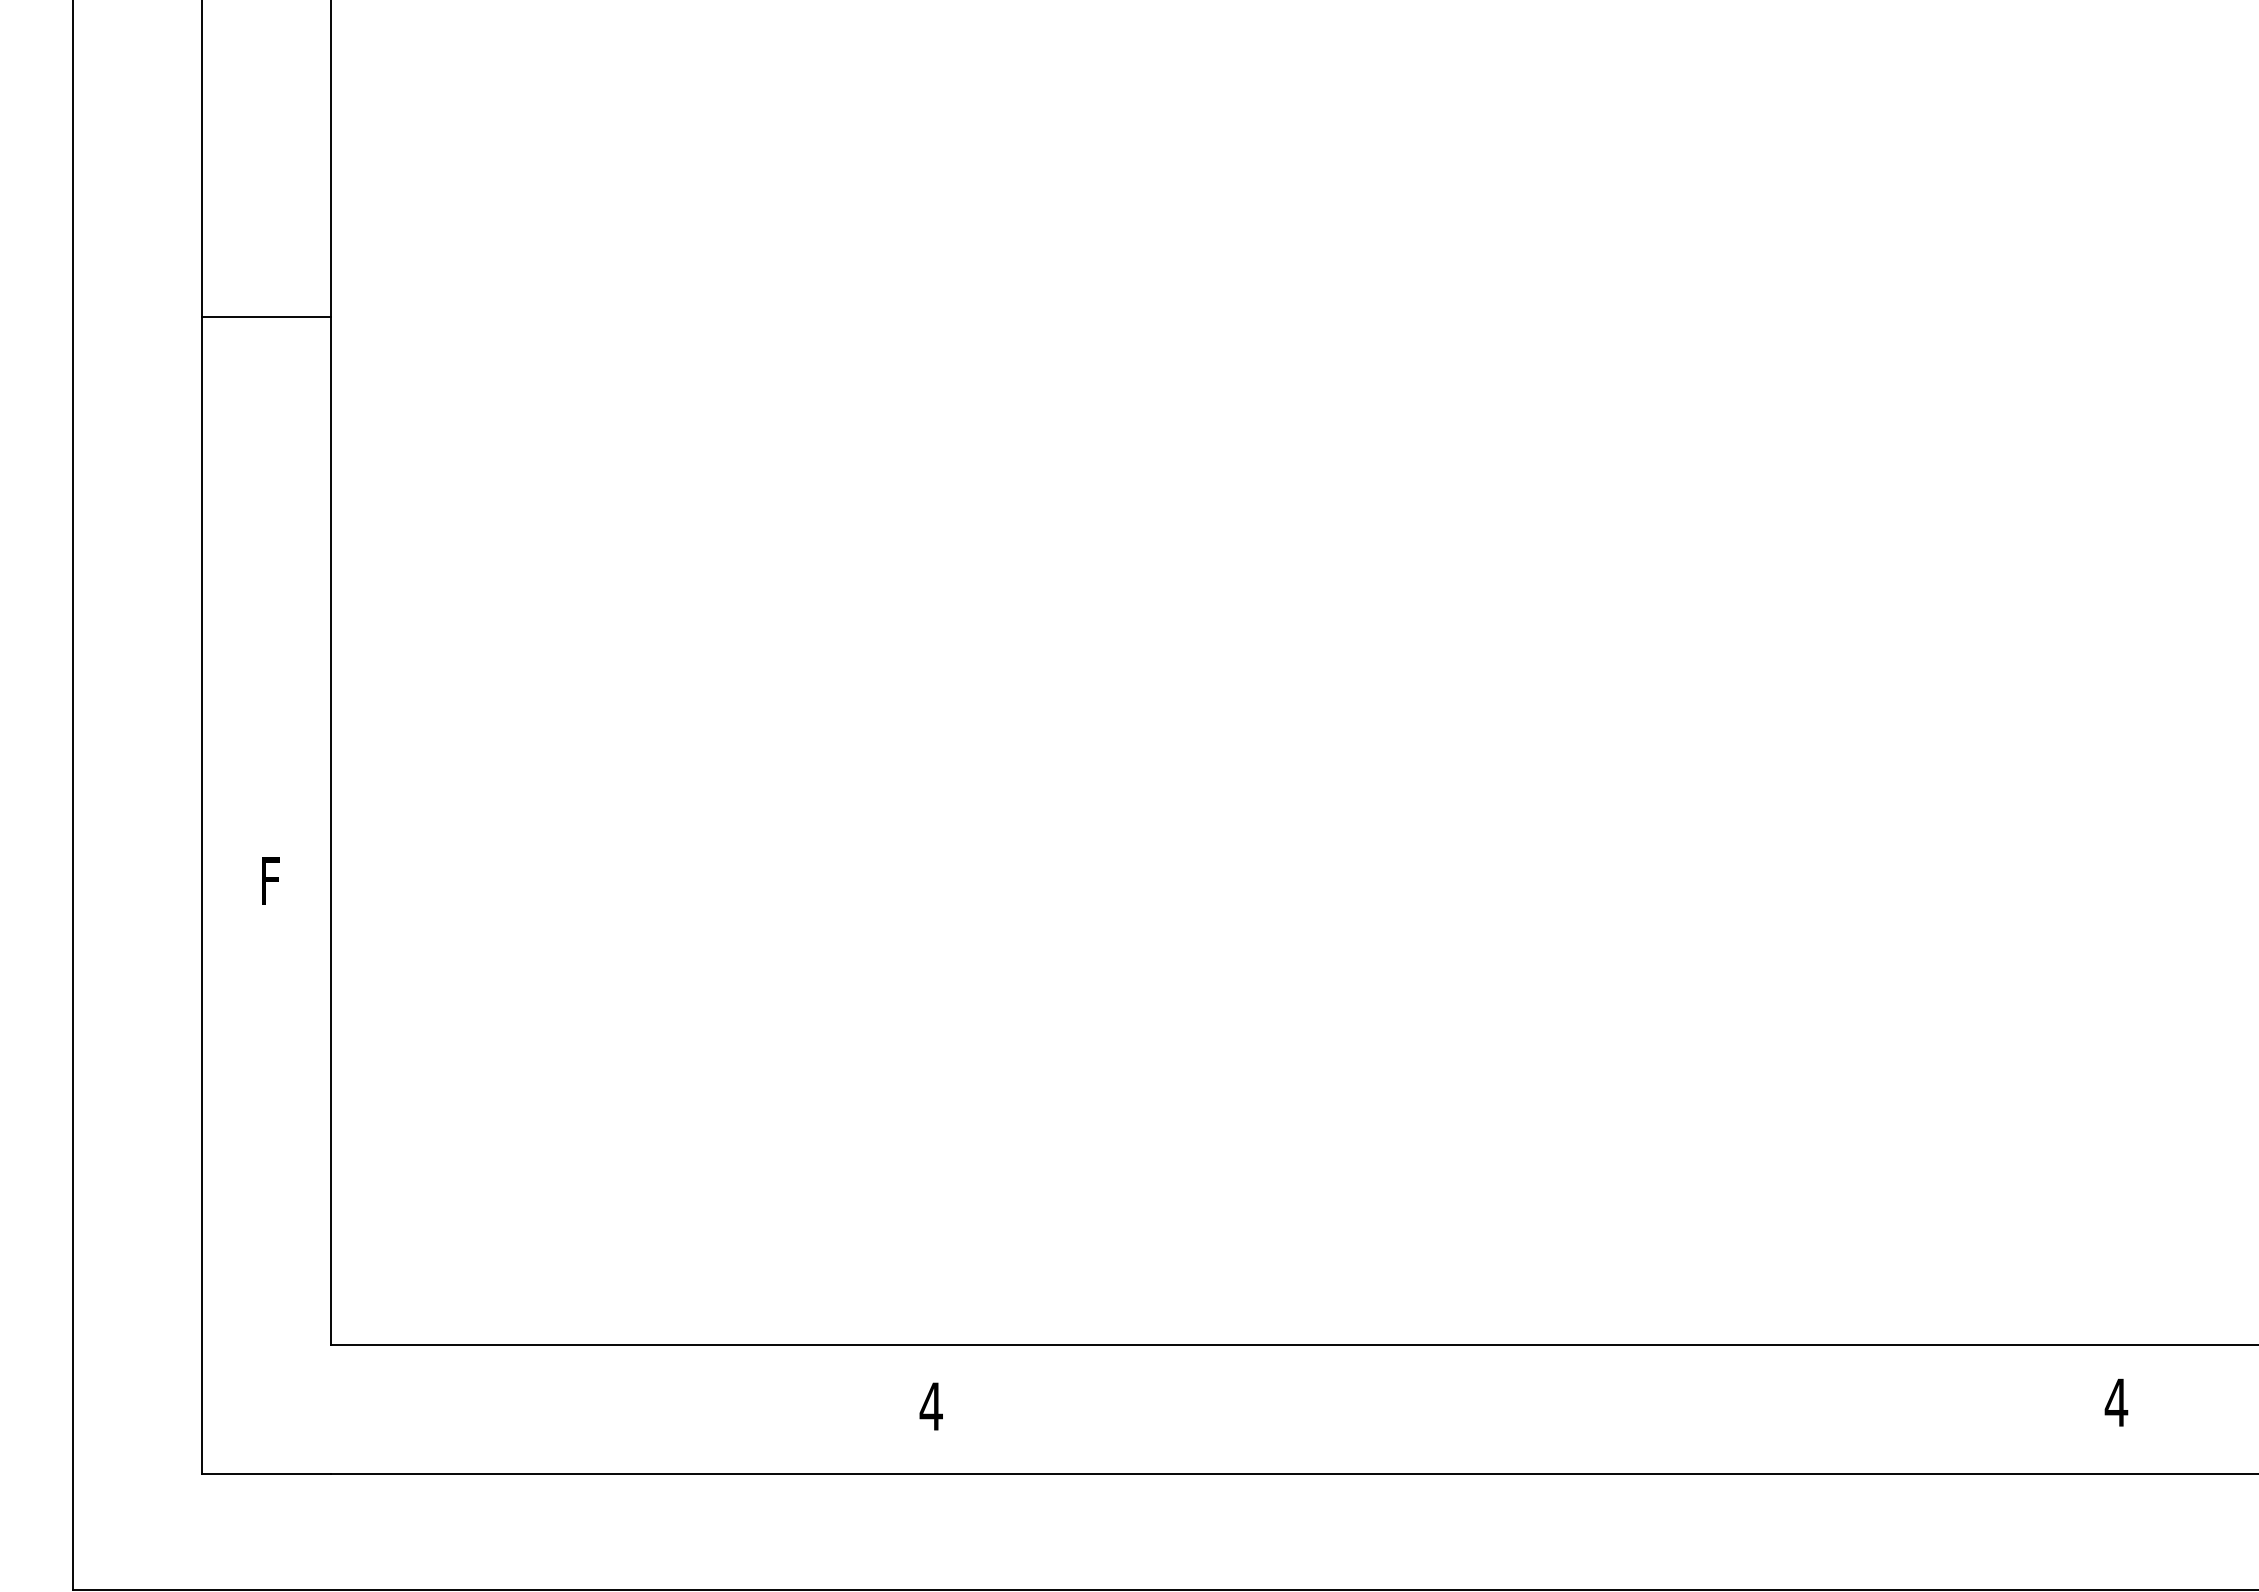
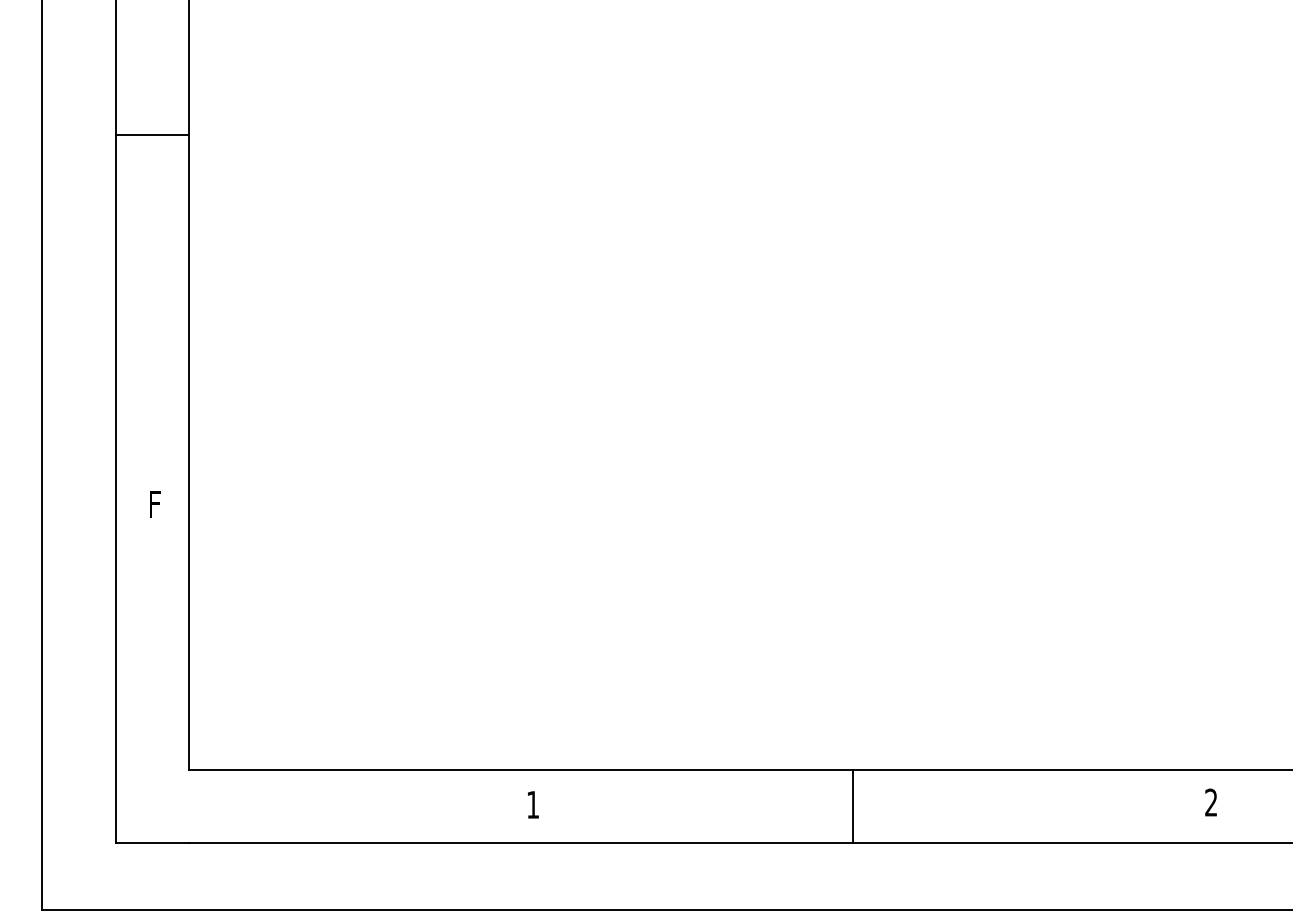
line: (266, 317) -> (152, 135), moved
text: (2115, 1402) -> (1210, 802), 4 -> 2
text: (930, 1405) -> (532, 804), 4 -> 1
line: (1491, 1409) -> (853, 806), added

